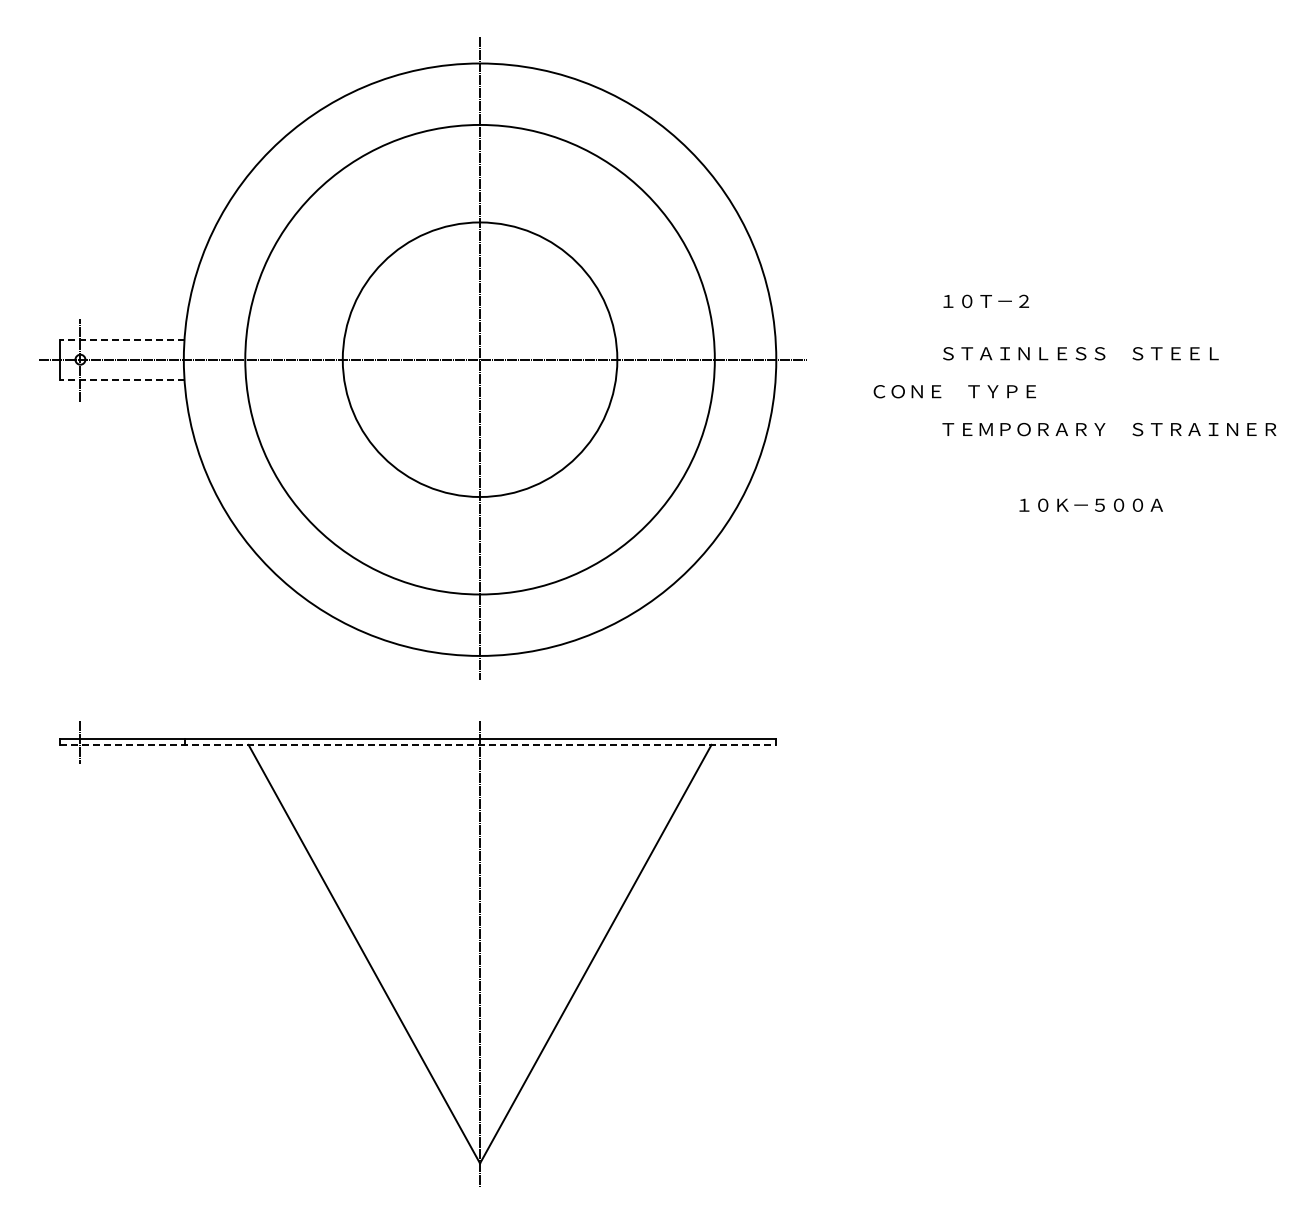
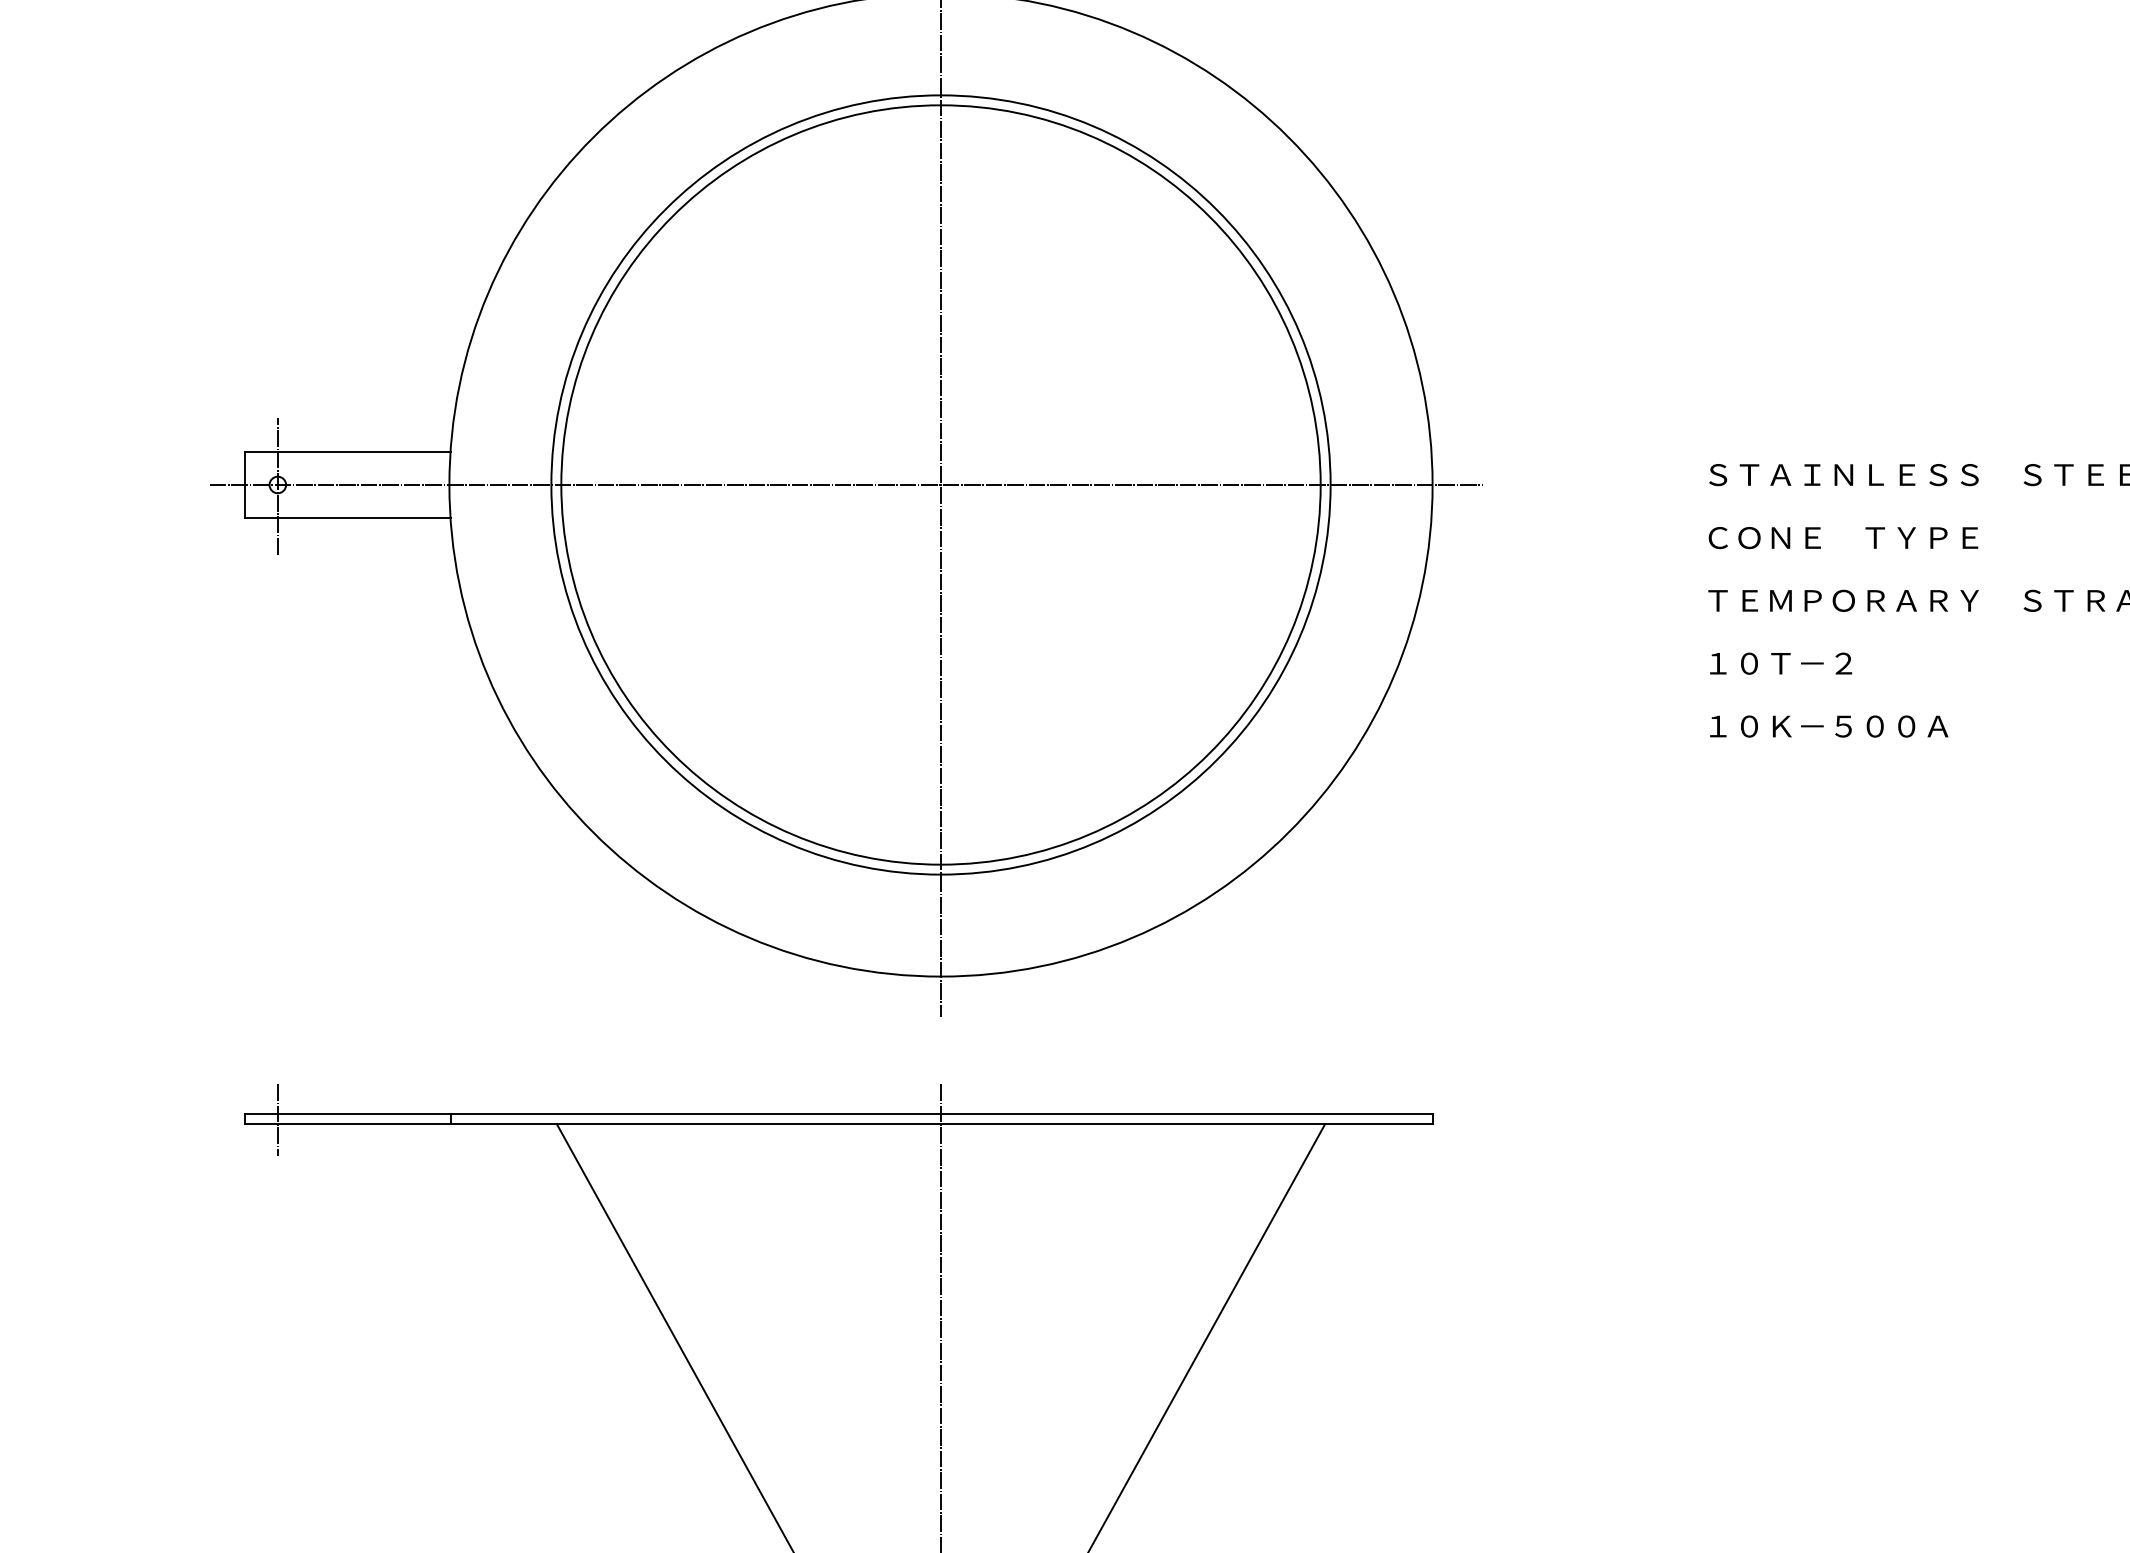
text: (985, 300) -> (1779, 662), moved
line: (122, 339) -> (347, 451), dashed -> solid
circle: (479, 359) -> (940, 484), size x1.67
line: (122, 379) -> (347, 517), dashed -> solid
text: (954, 391) -> (1842, 537), moved
text: (1090, 504) -> (1827, 725), moved
line: (418, 744) -> (838, 1123), dashed -> solid

